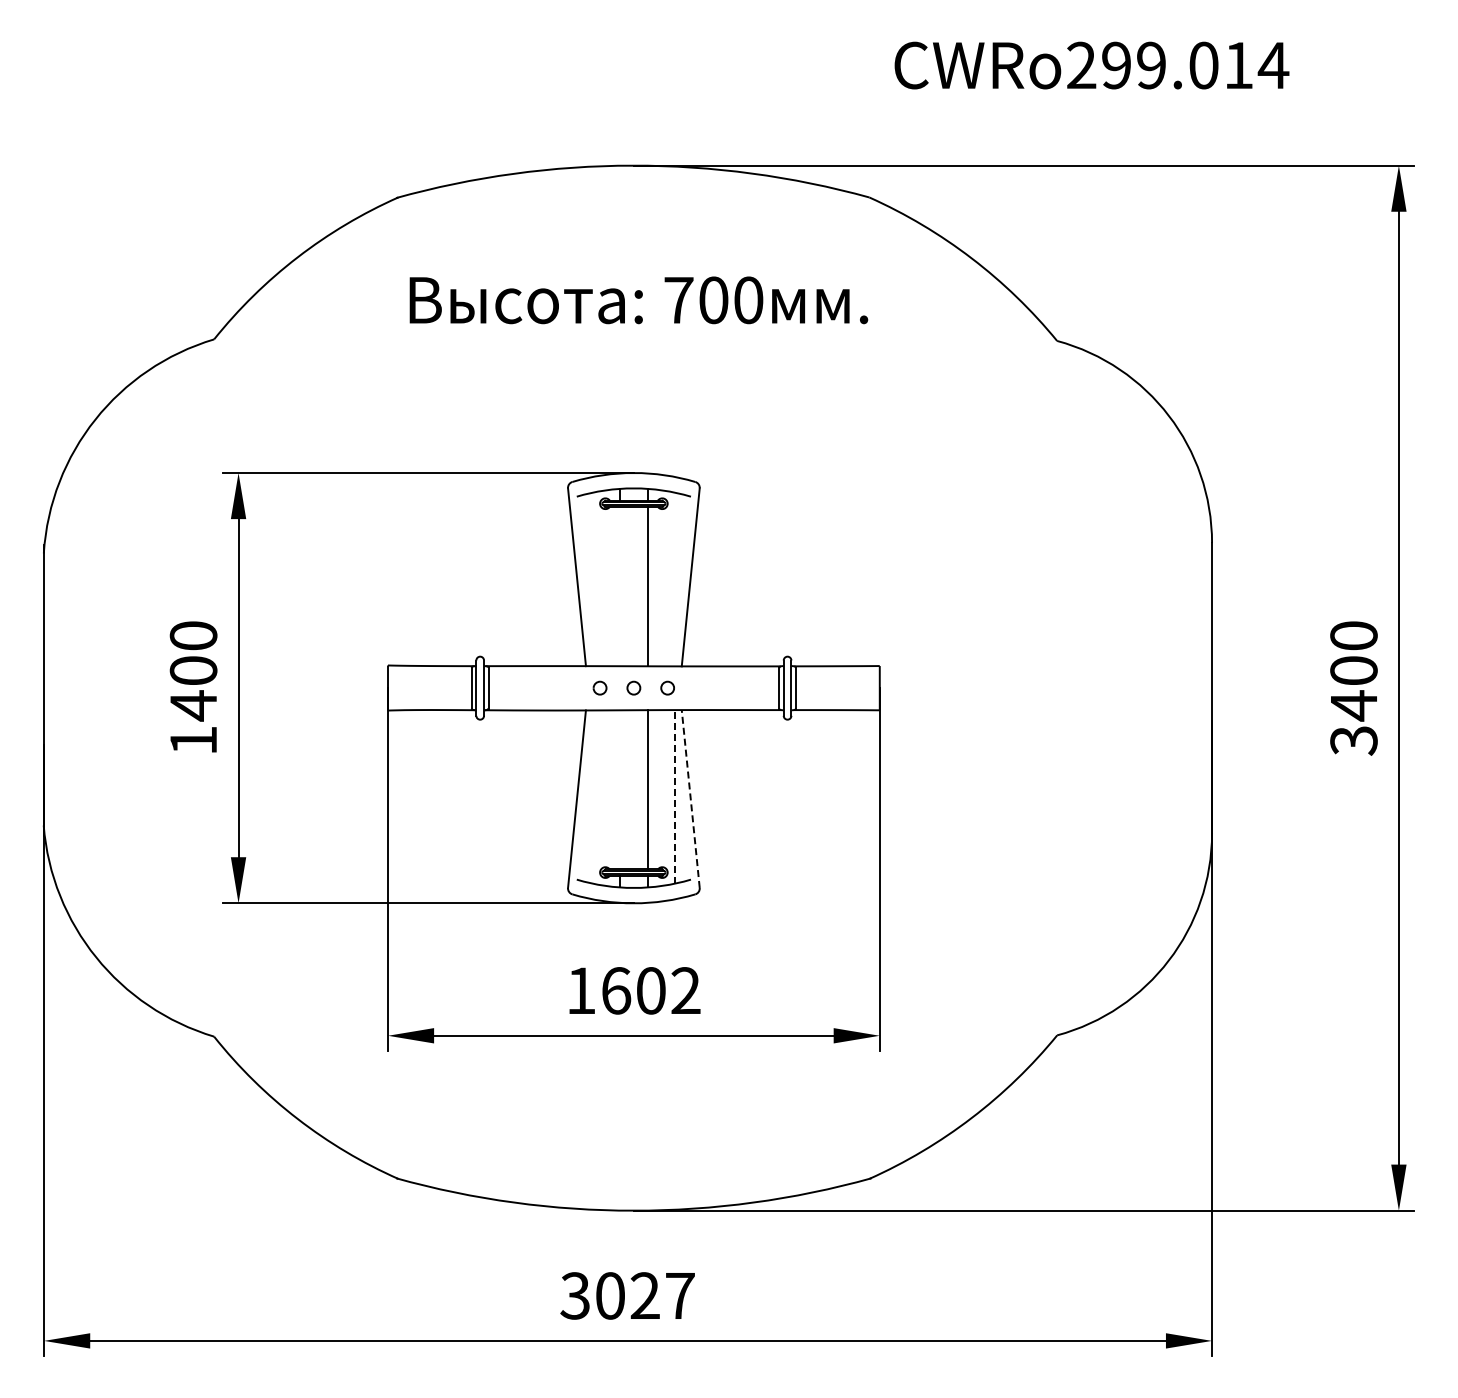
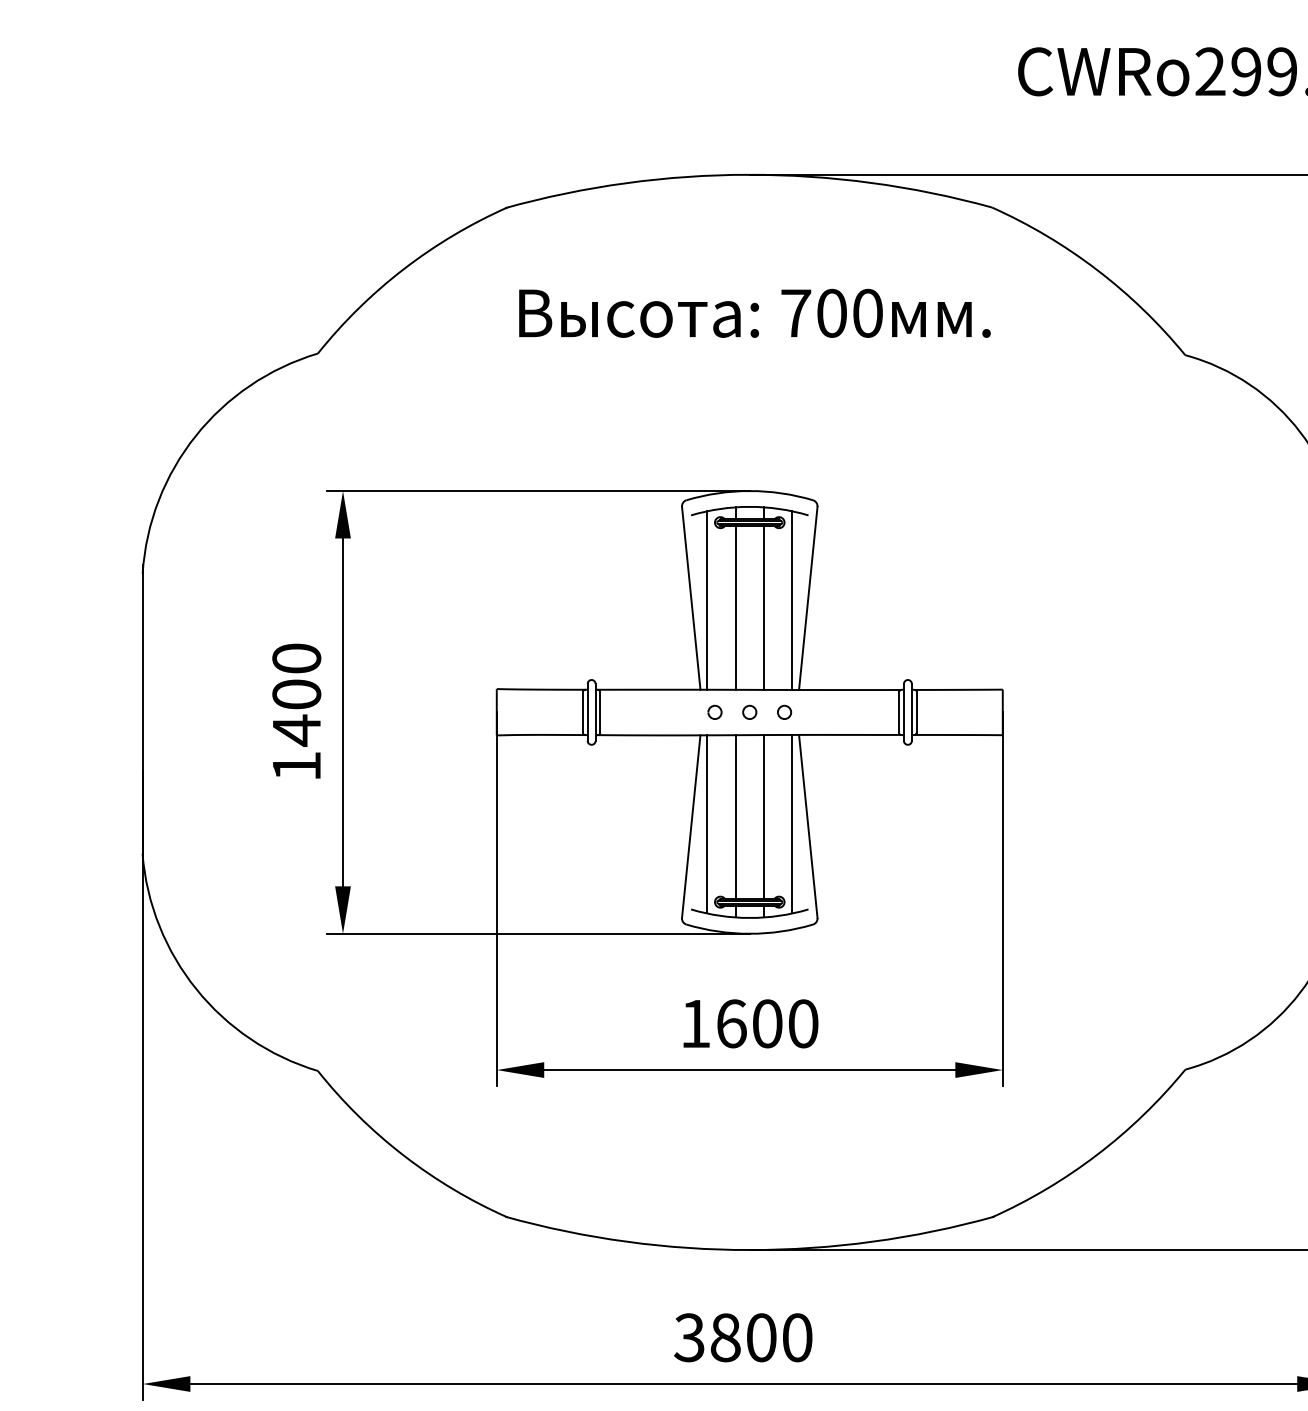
line: (592, 579) -> (707, 600), added
line: (675, 579) -> (792, 600), added
line: (620, 586) -> (736, 607), added
line: (620, 789) -> (736, 816), added
line: (592, 796) -> (707, 823), added
line: (675, 796) -> (792, 823), dashed -> solid
line: (690, 798) -> (808, 825), dashed -> solid
text: (685, 990) -> (802, 1023), 1602 -> 1600
text: (645, 1295) -> (761, 1337), 3027 -> 3800

